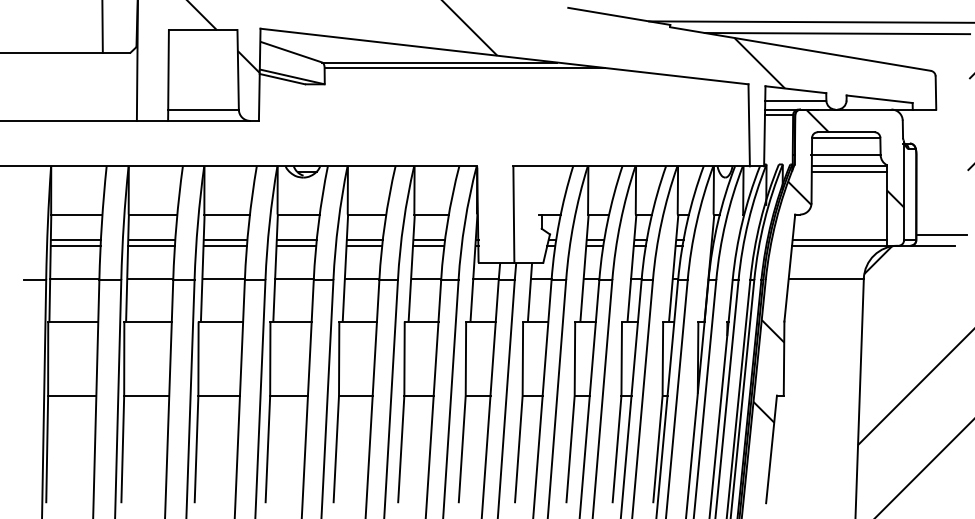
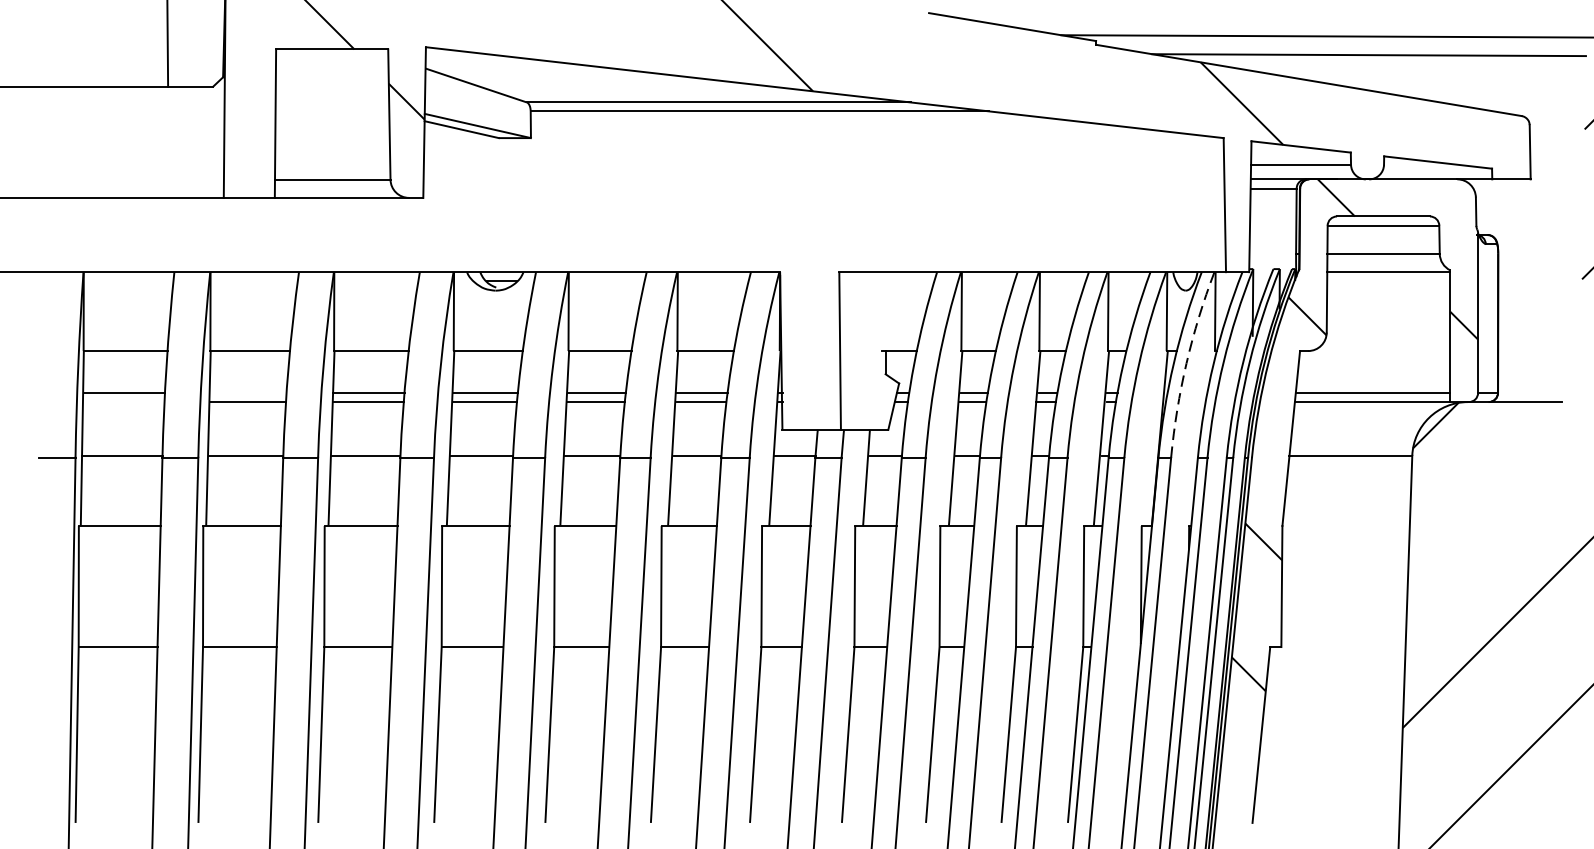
line: (849, 171) -> (1388, 280), removed
arc: (725, 222) -> (1186, 364), solid -> dashed
line: (941, 234) -> (1539, 383), removed
line: (151, 240) -> (247, 393), removed
line: (75, 245) -> (123, 401), removed

